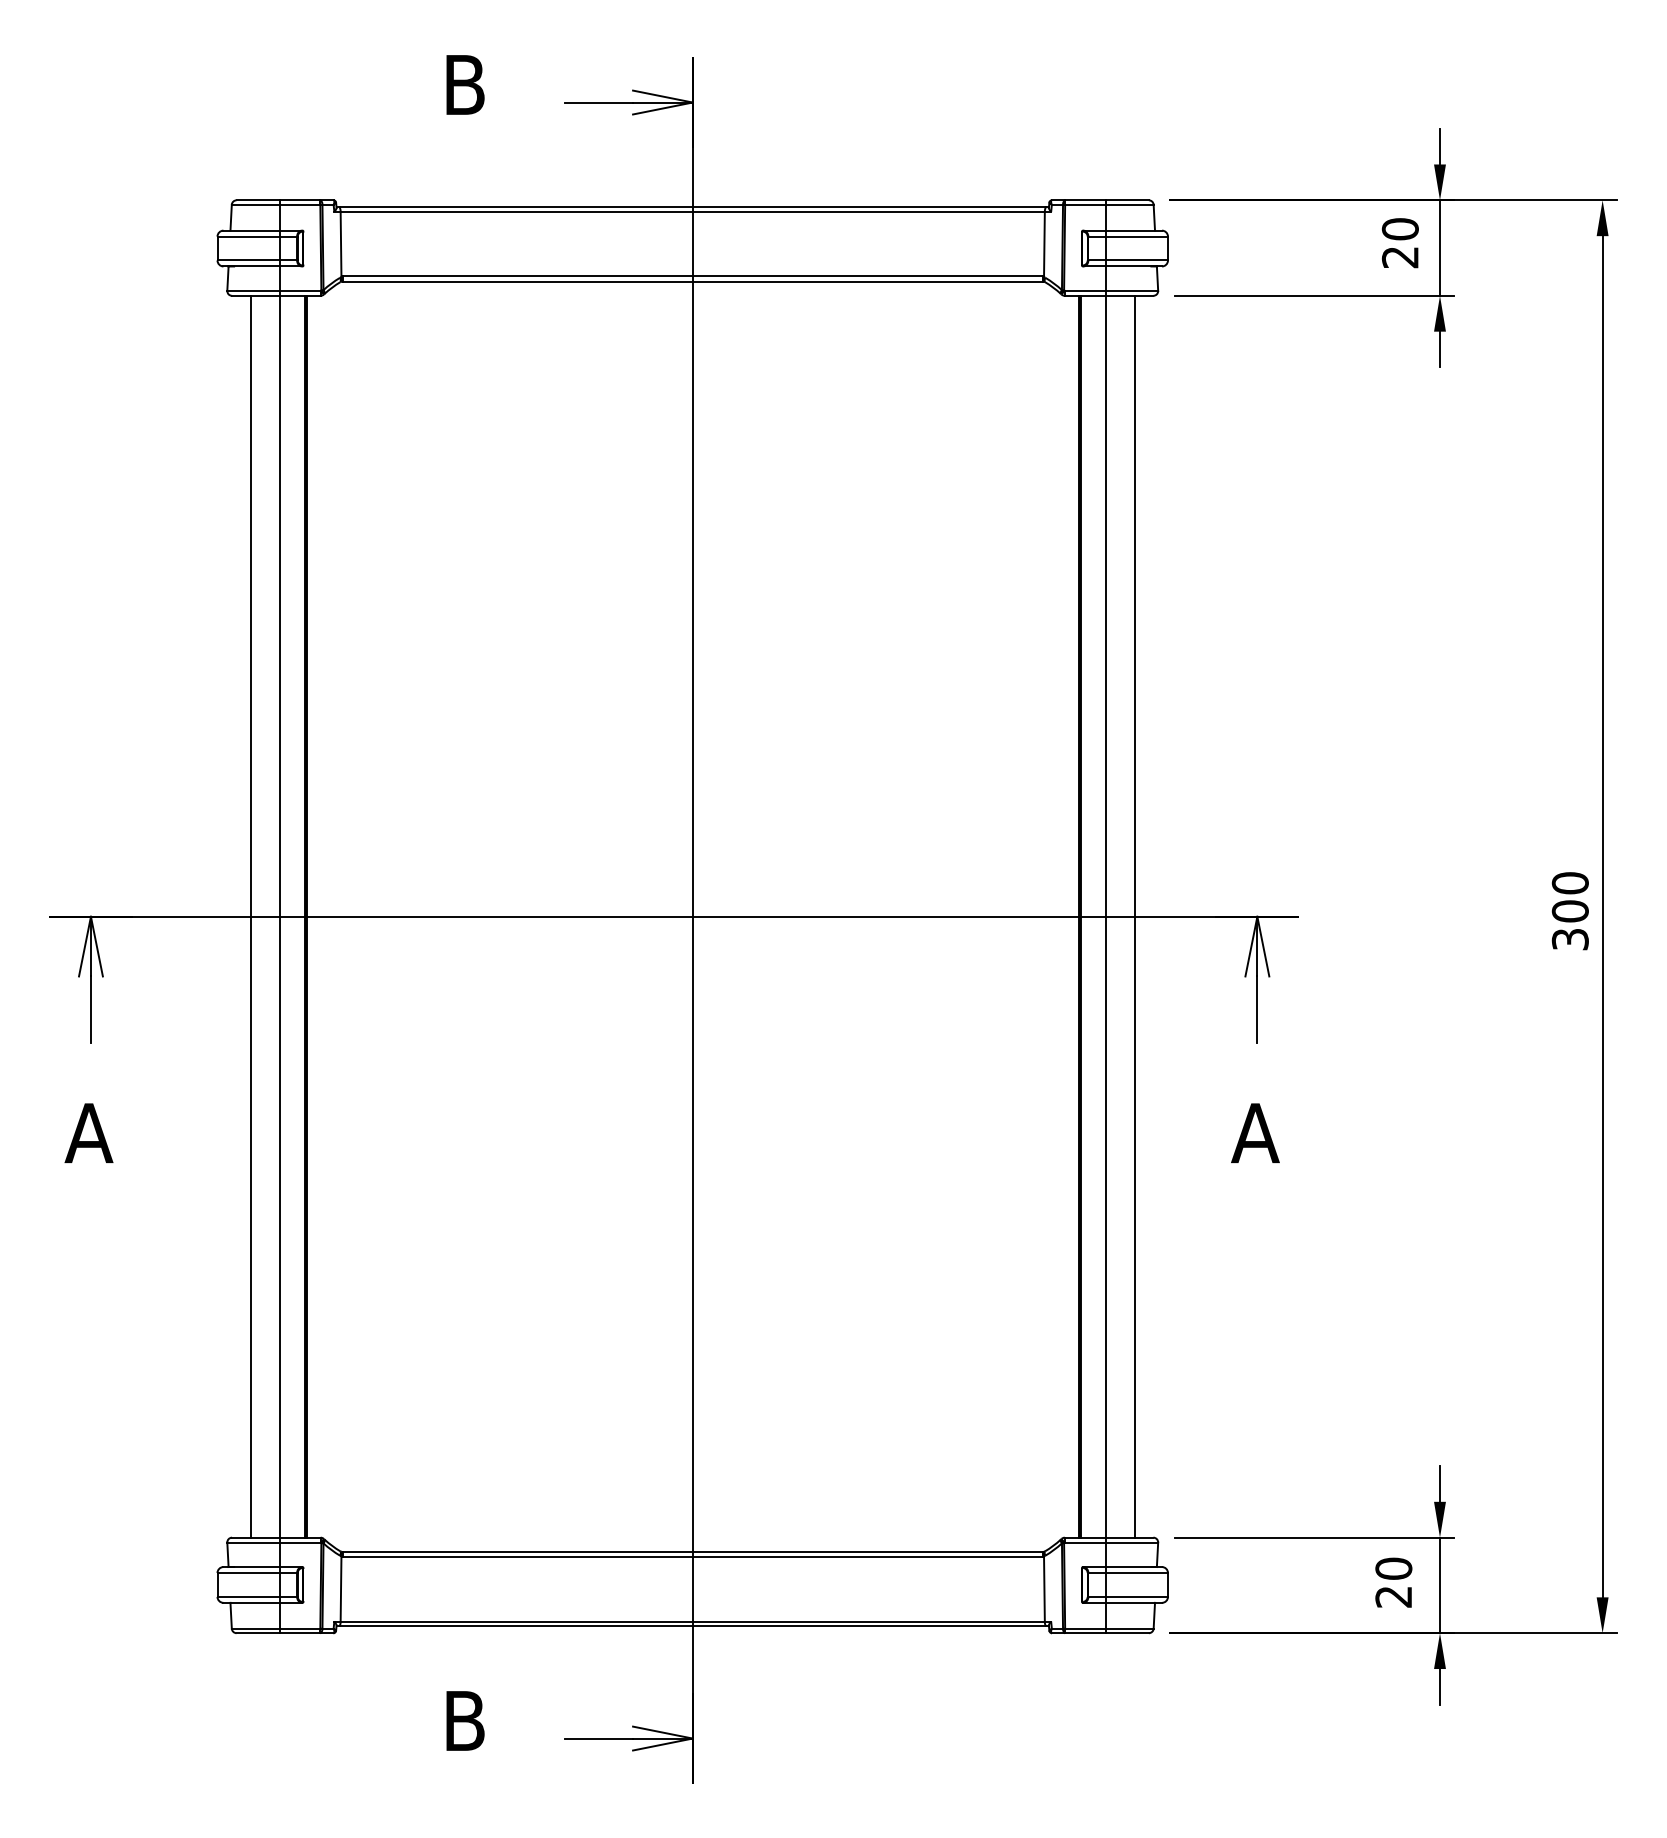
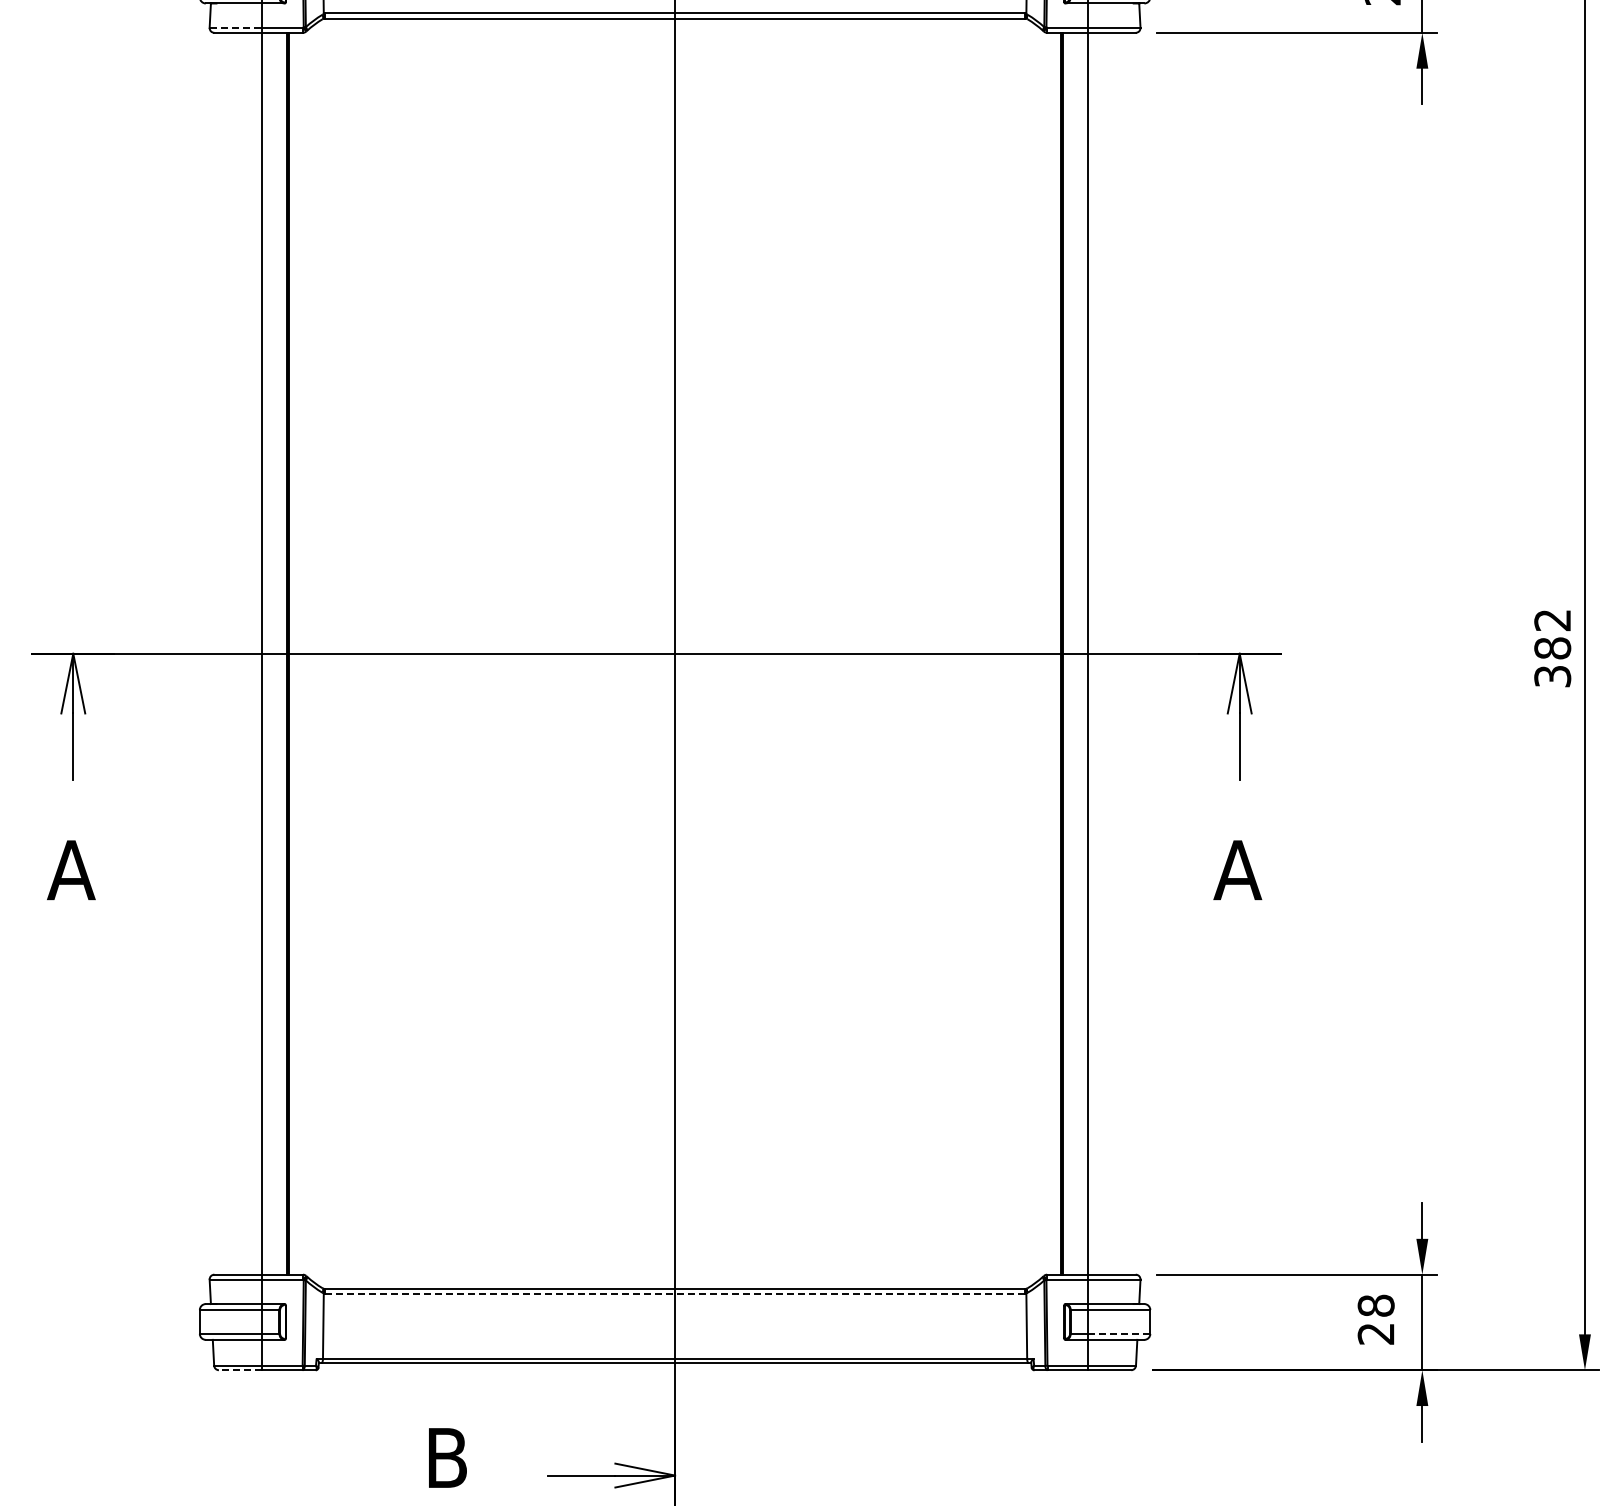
line: (253, 290) -> (235, 27), solid -> dashed
text: (1569, 897) -> (1551, 634), 300 -> 382
line: (250, 916) -> (232, 653), removed
line: (1134, 916) -> (1116, 653), removed
line: (692, 1557) -> (674, 1294), solid -> dashed
text: (1393, 1568) -> (1375, 1305), 20 -> 28
line: (1137, 1596) -> (1119, 1333), solid -> dashed
line: (258, 1633) -> (240, 1370), solid -> dashed

